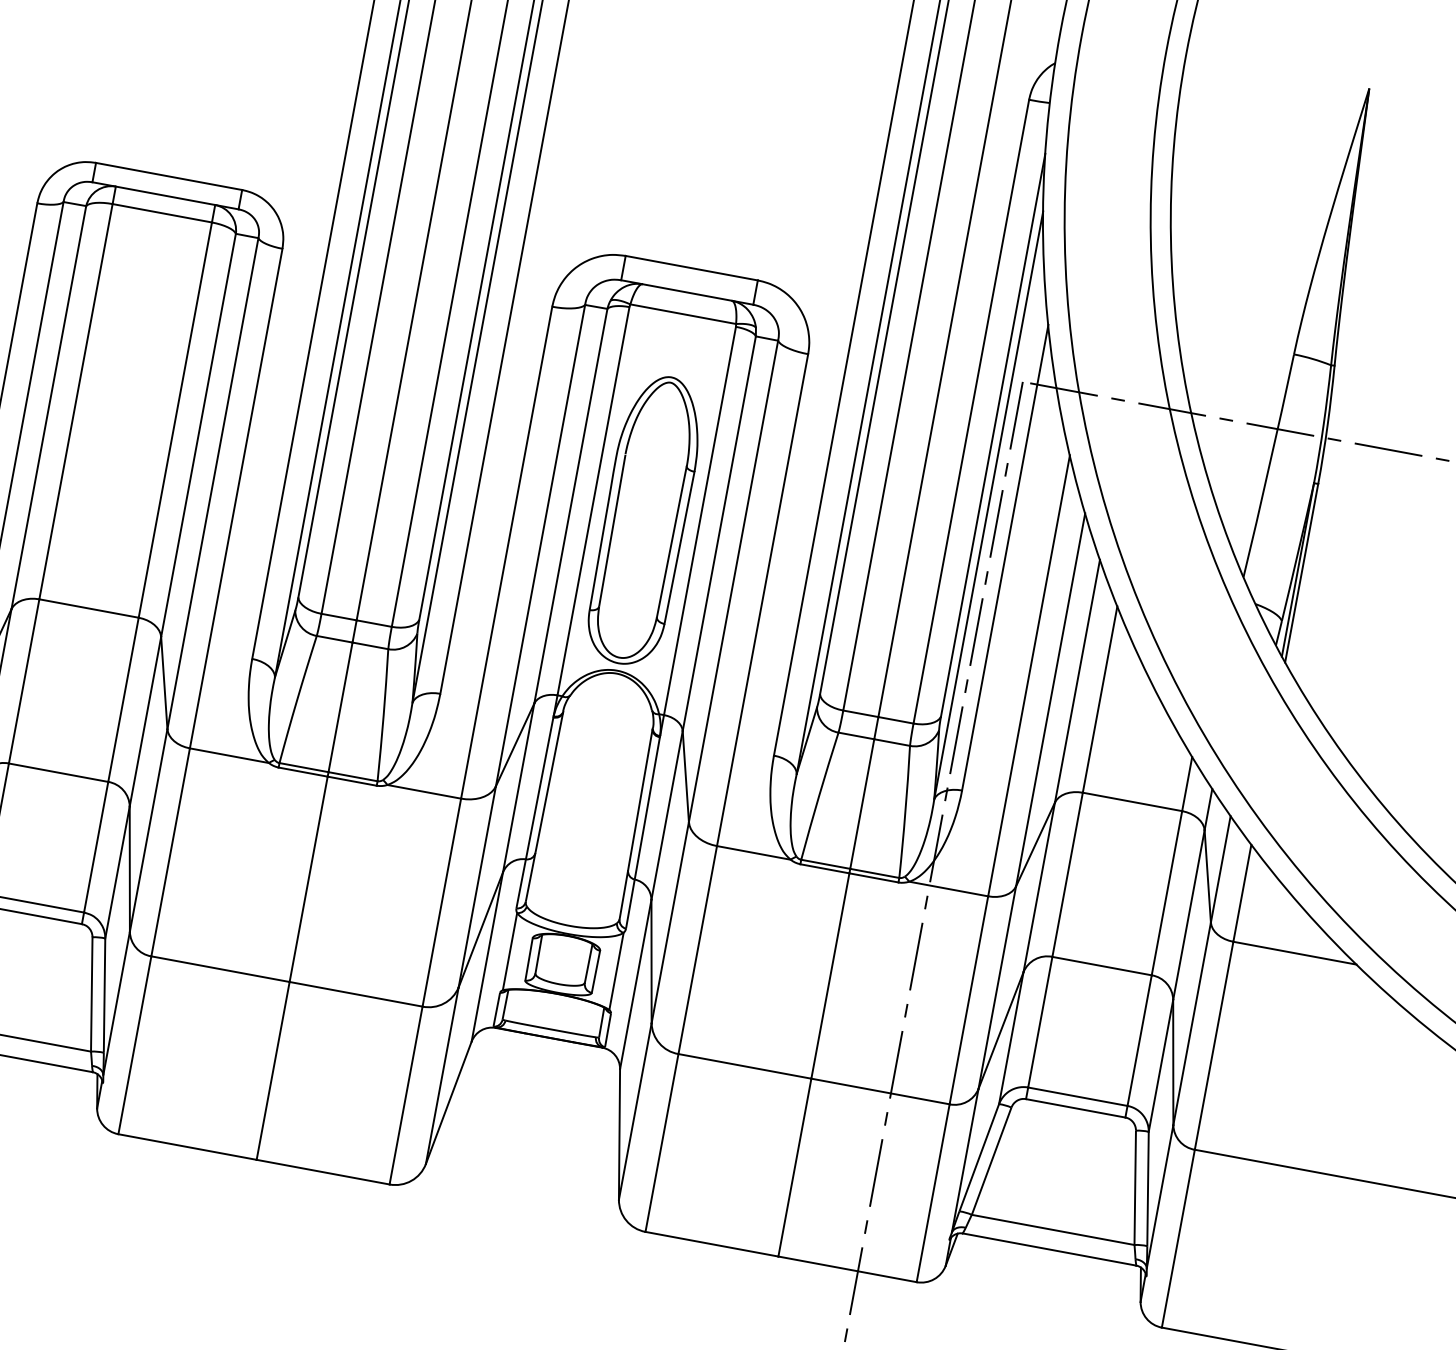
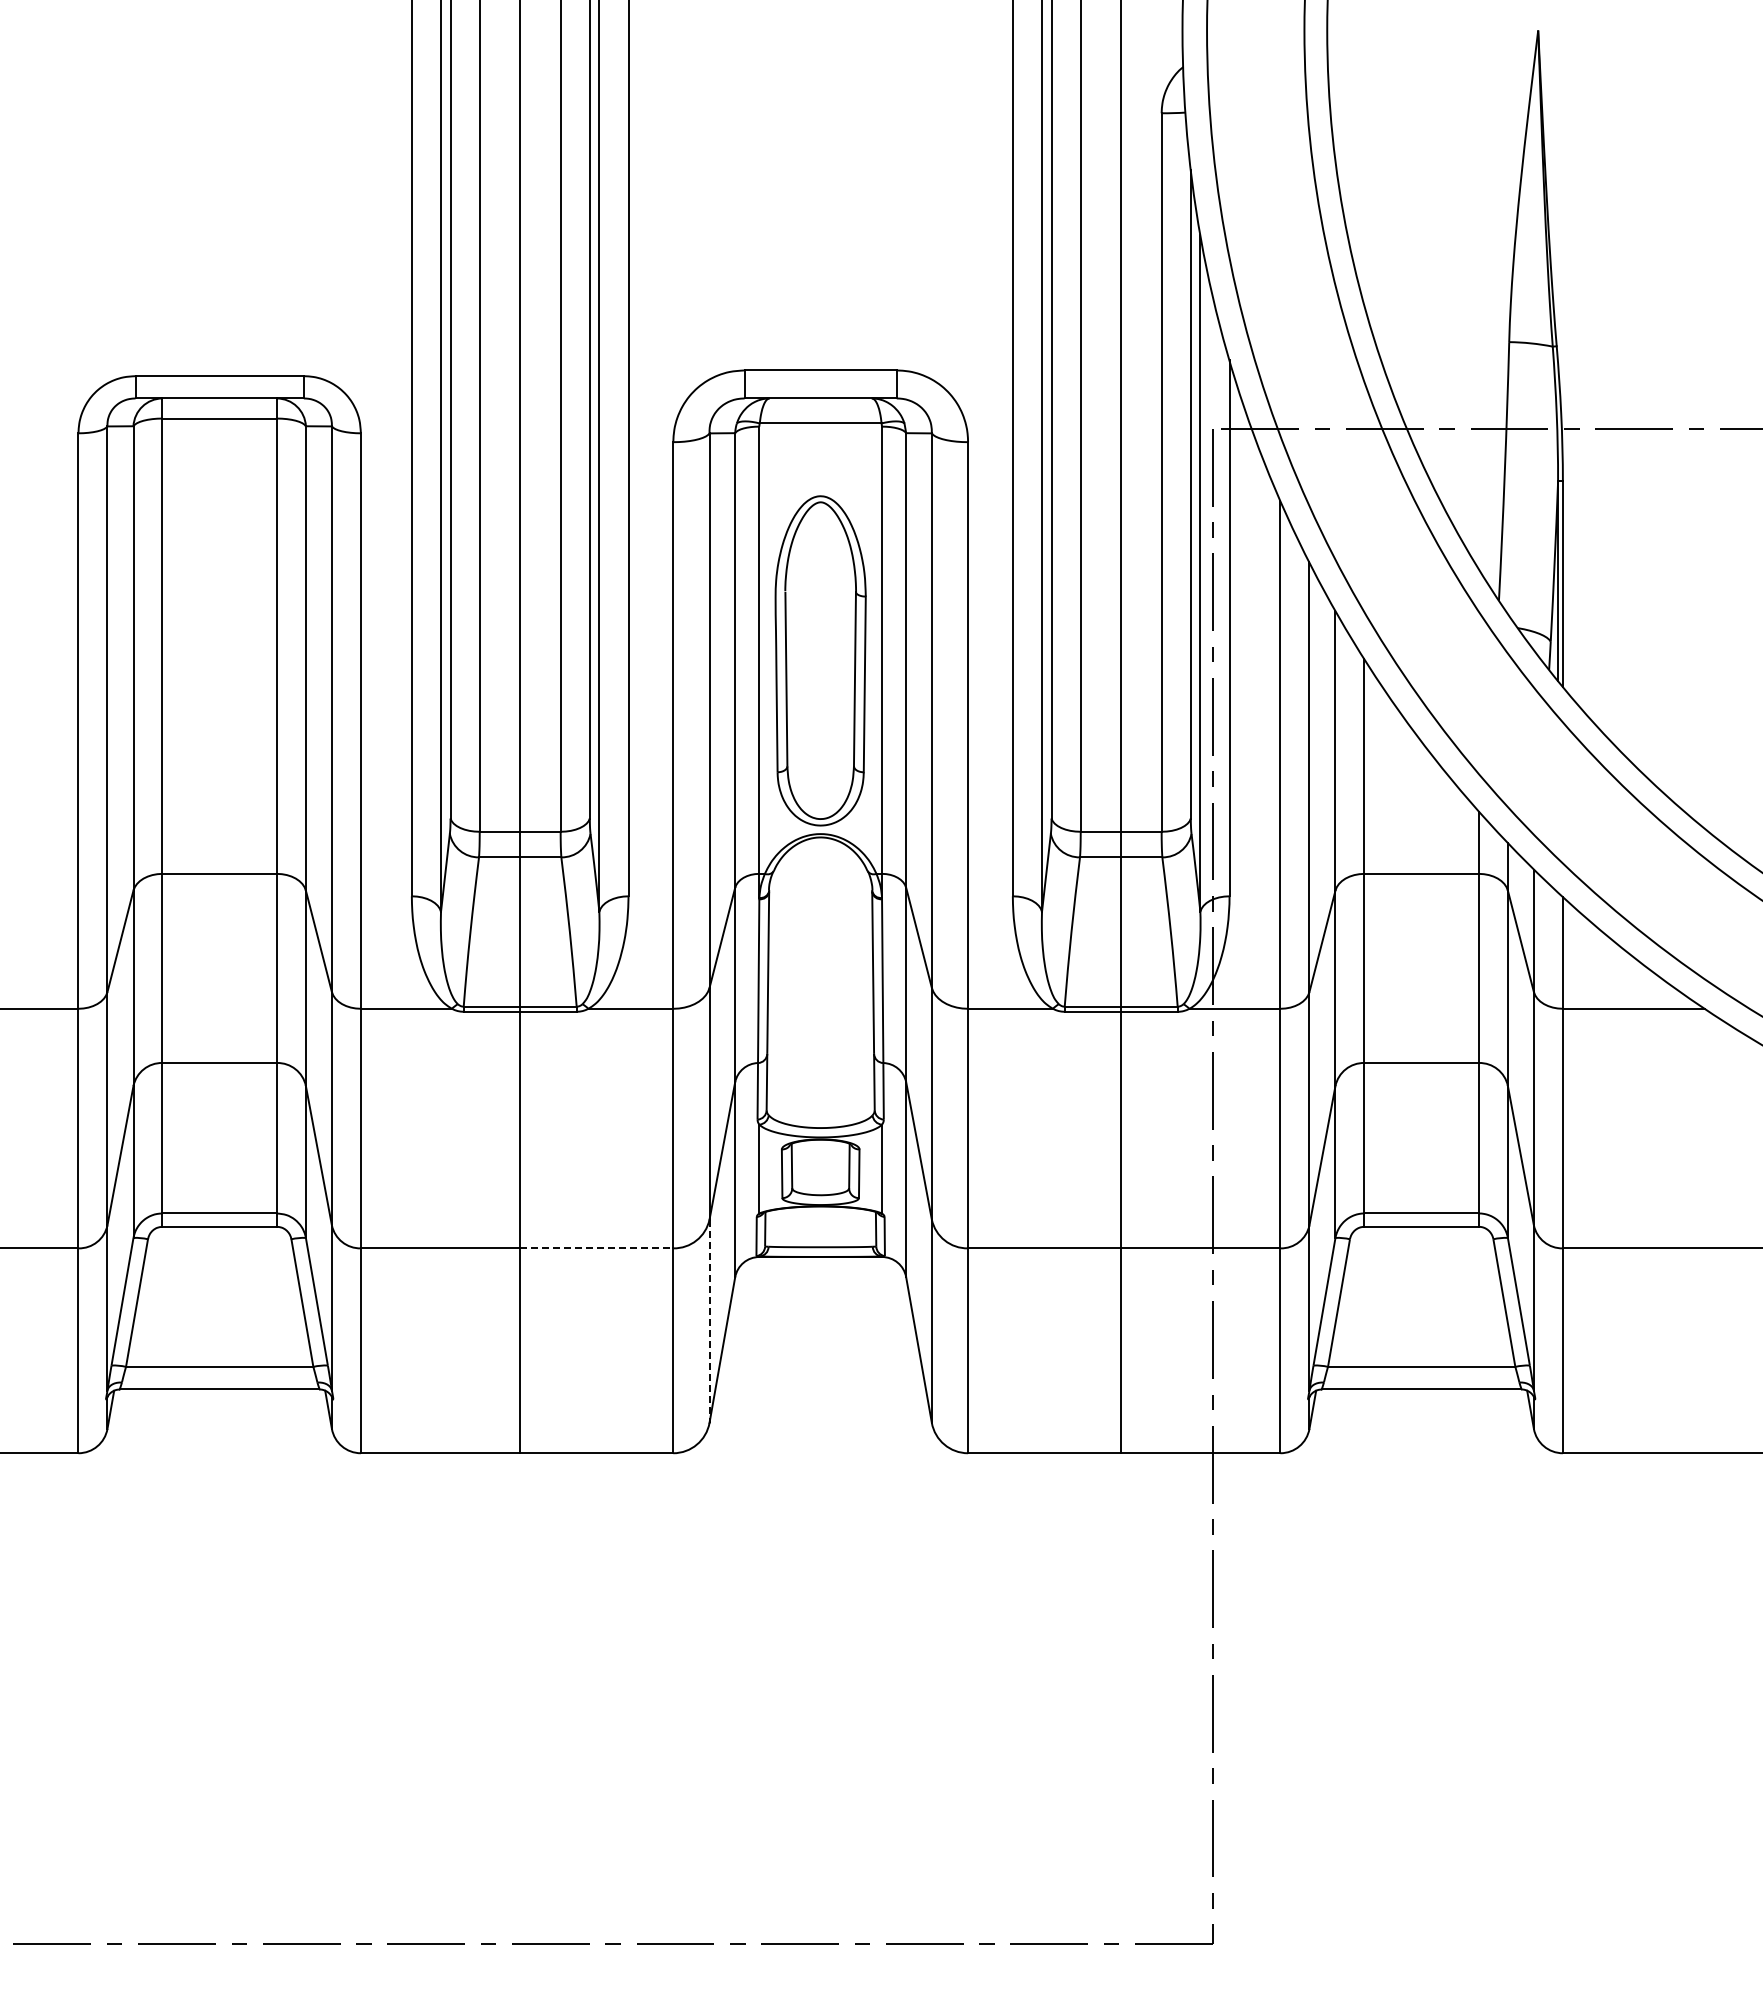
line: (355, 994) -> (596, 1248), solid -> dashed
line: (442, 1075) -> (709, 1321), solid -> dashed

